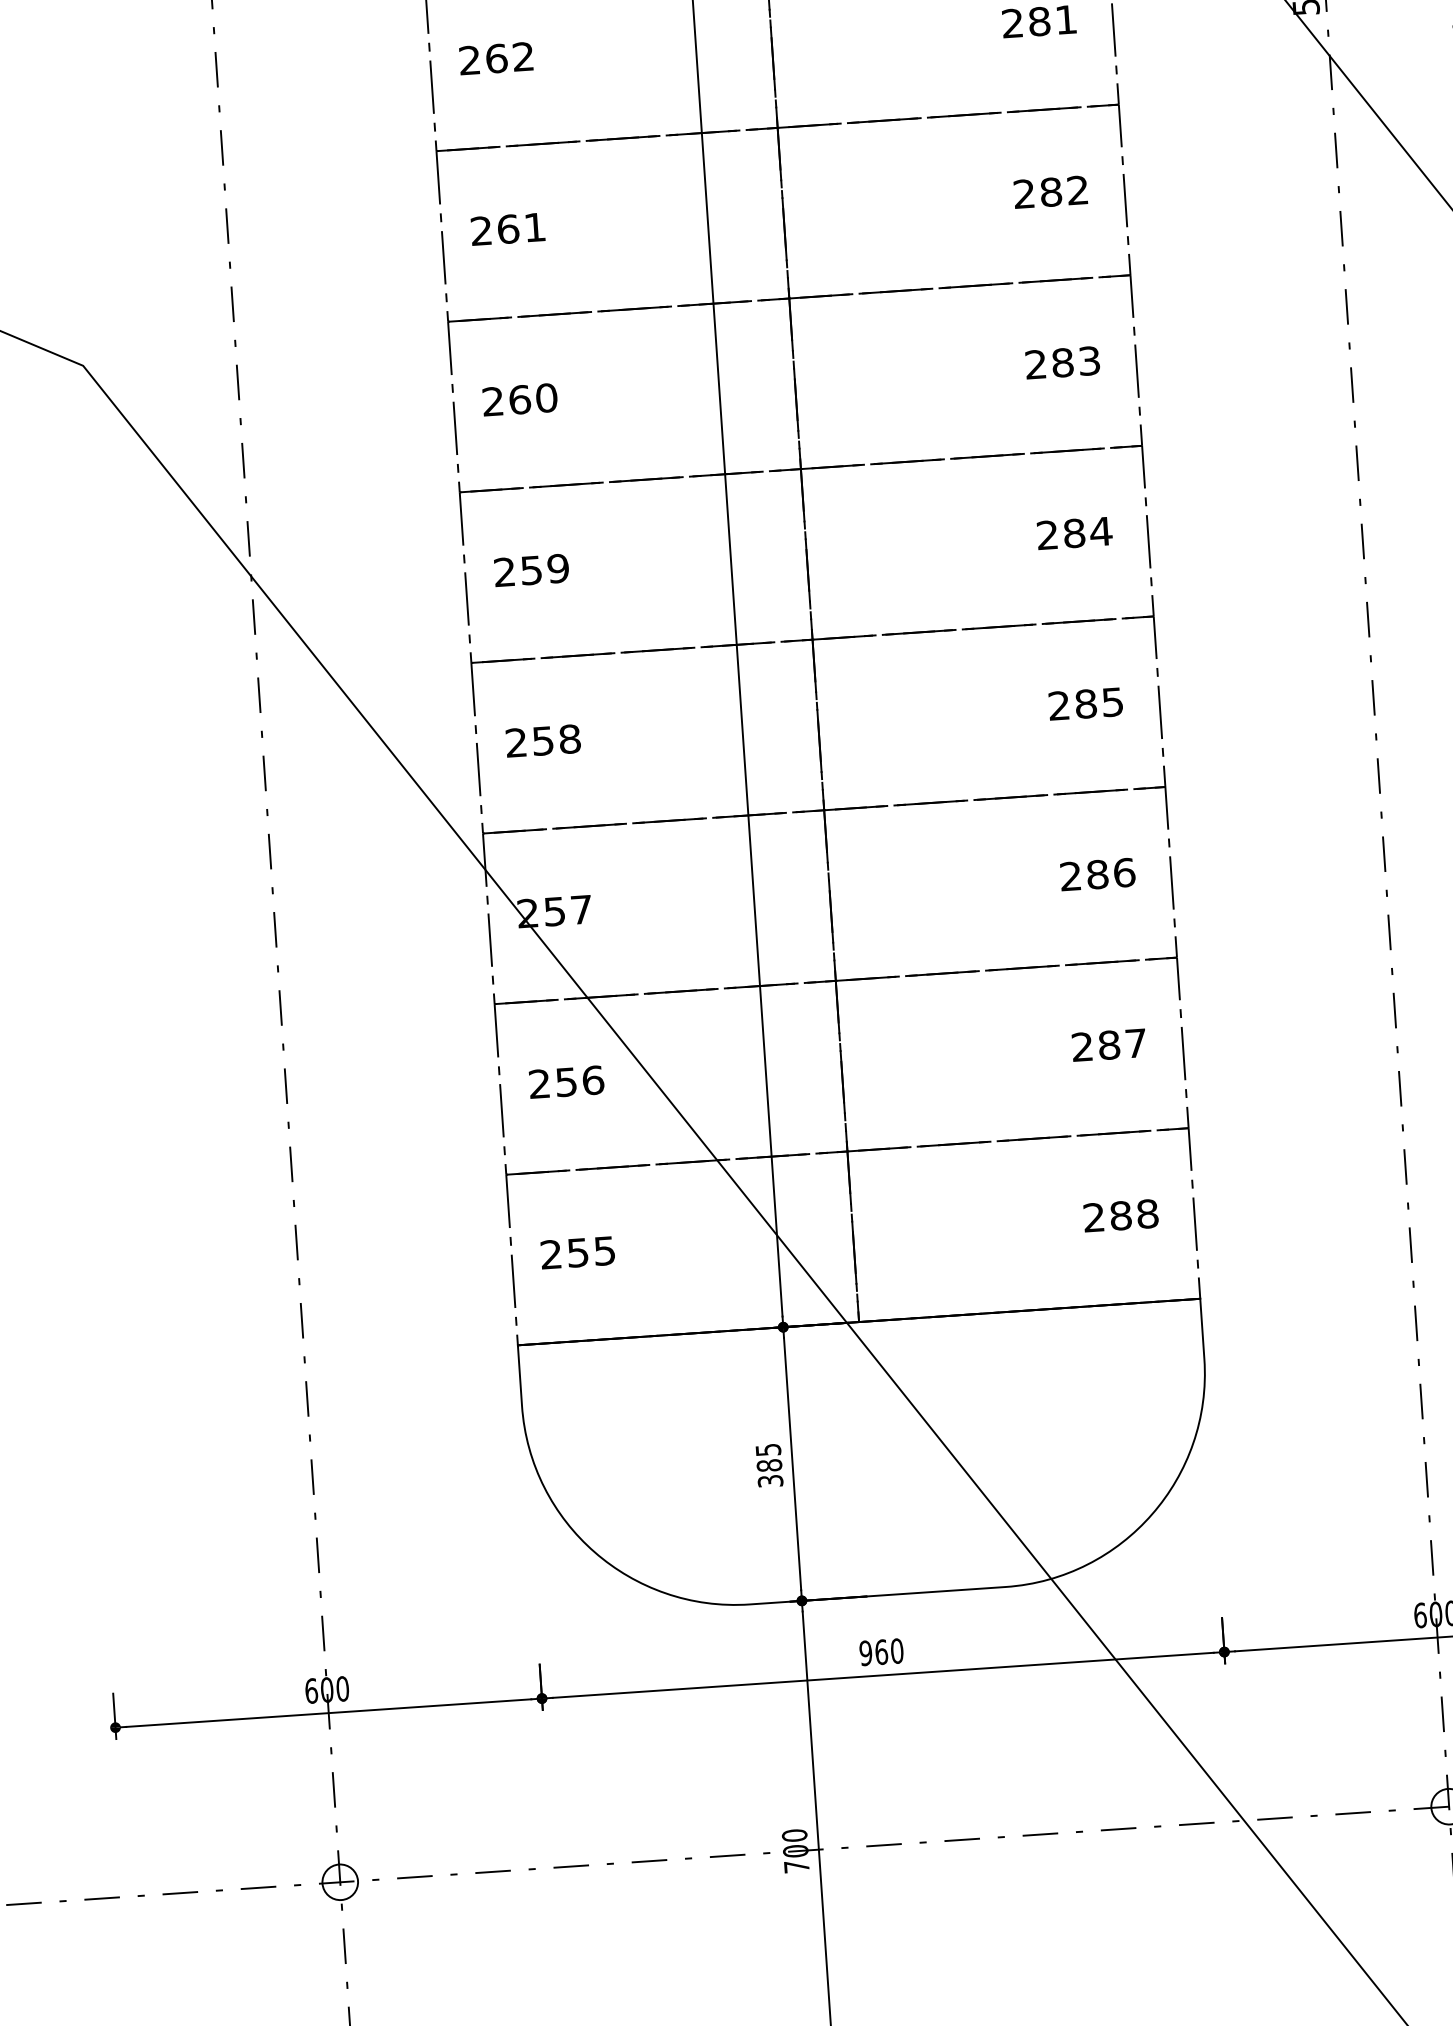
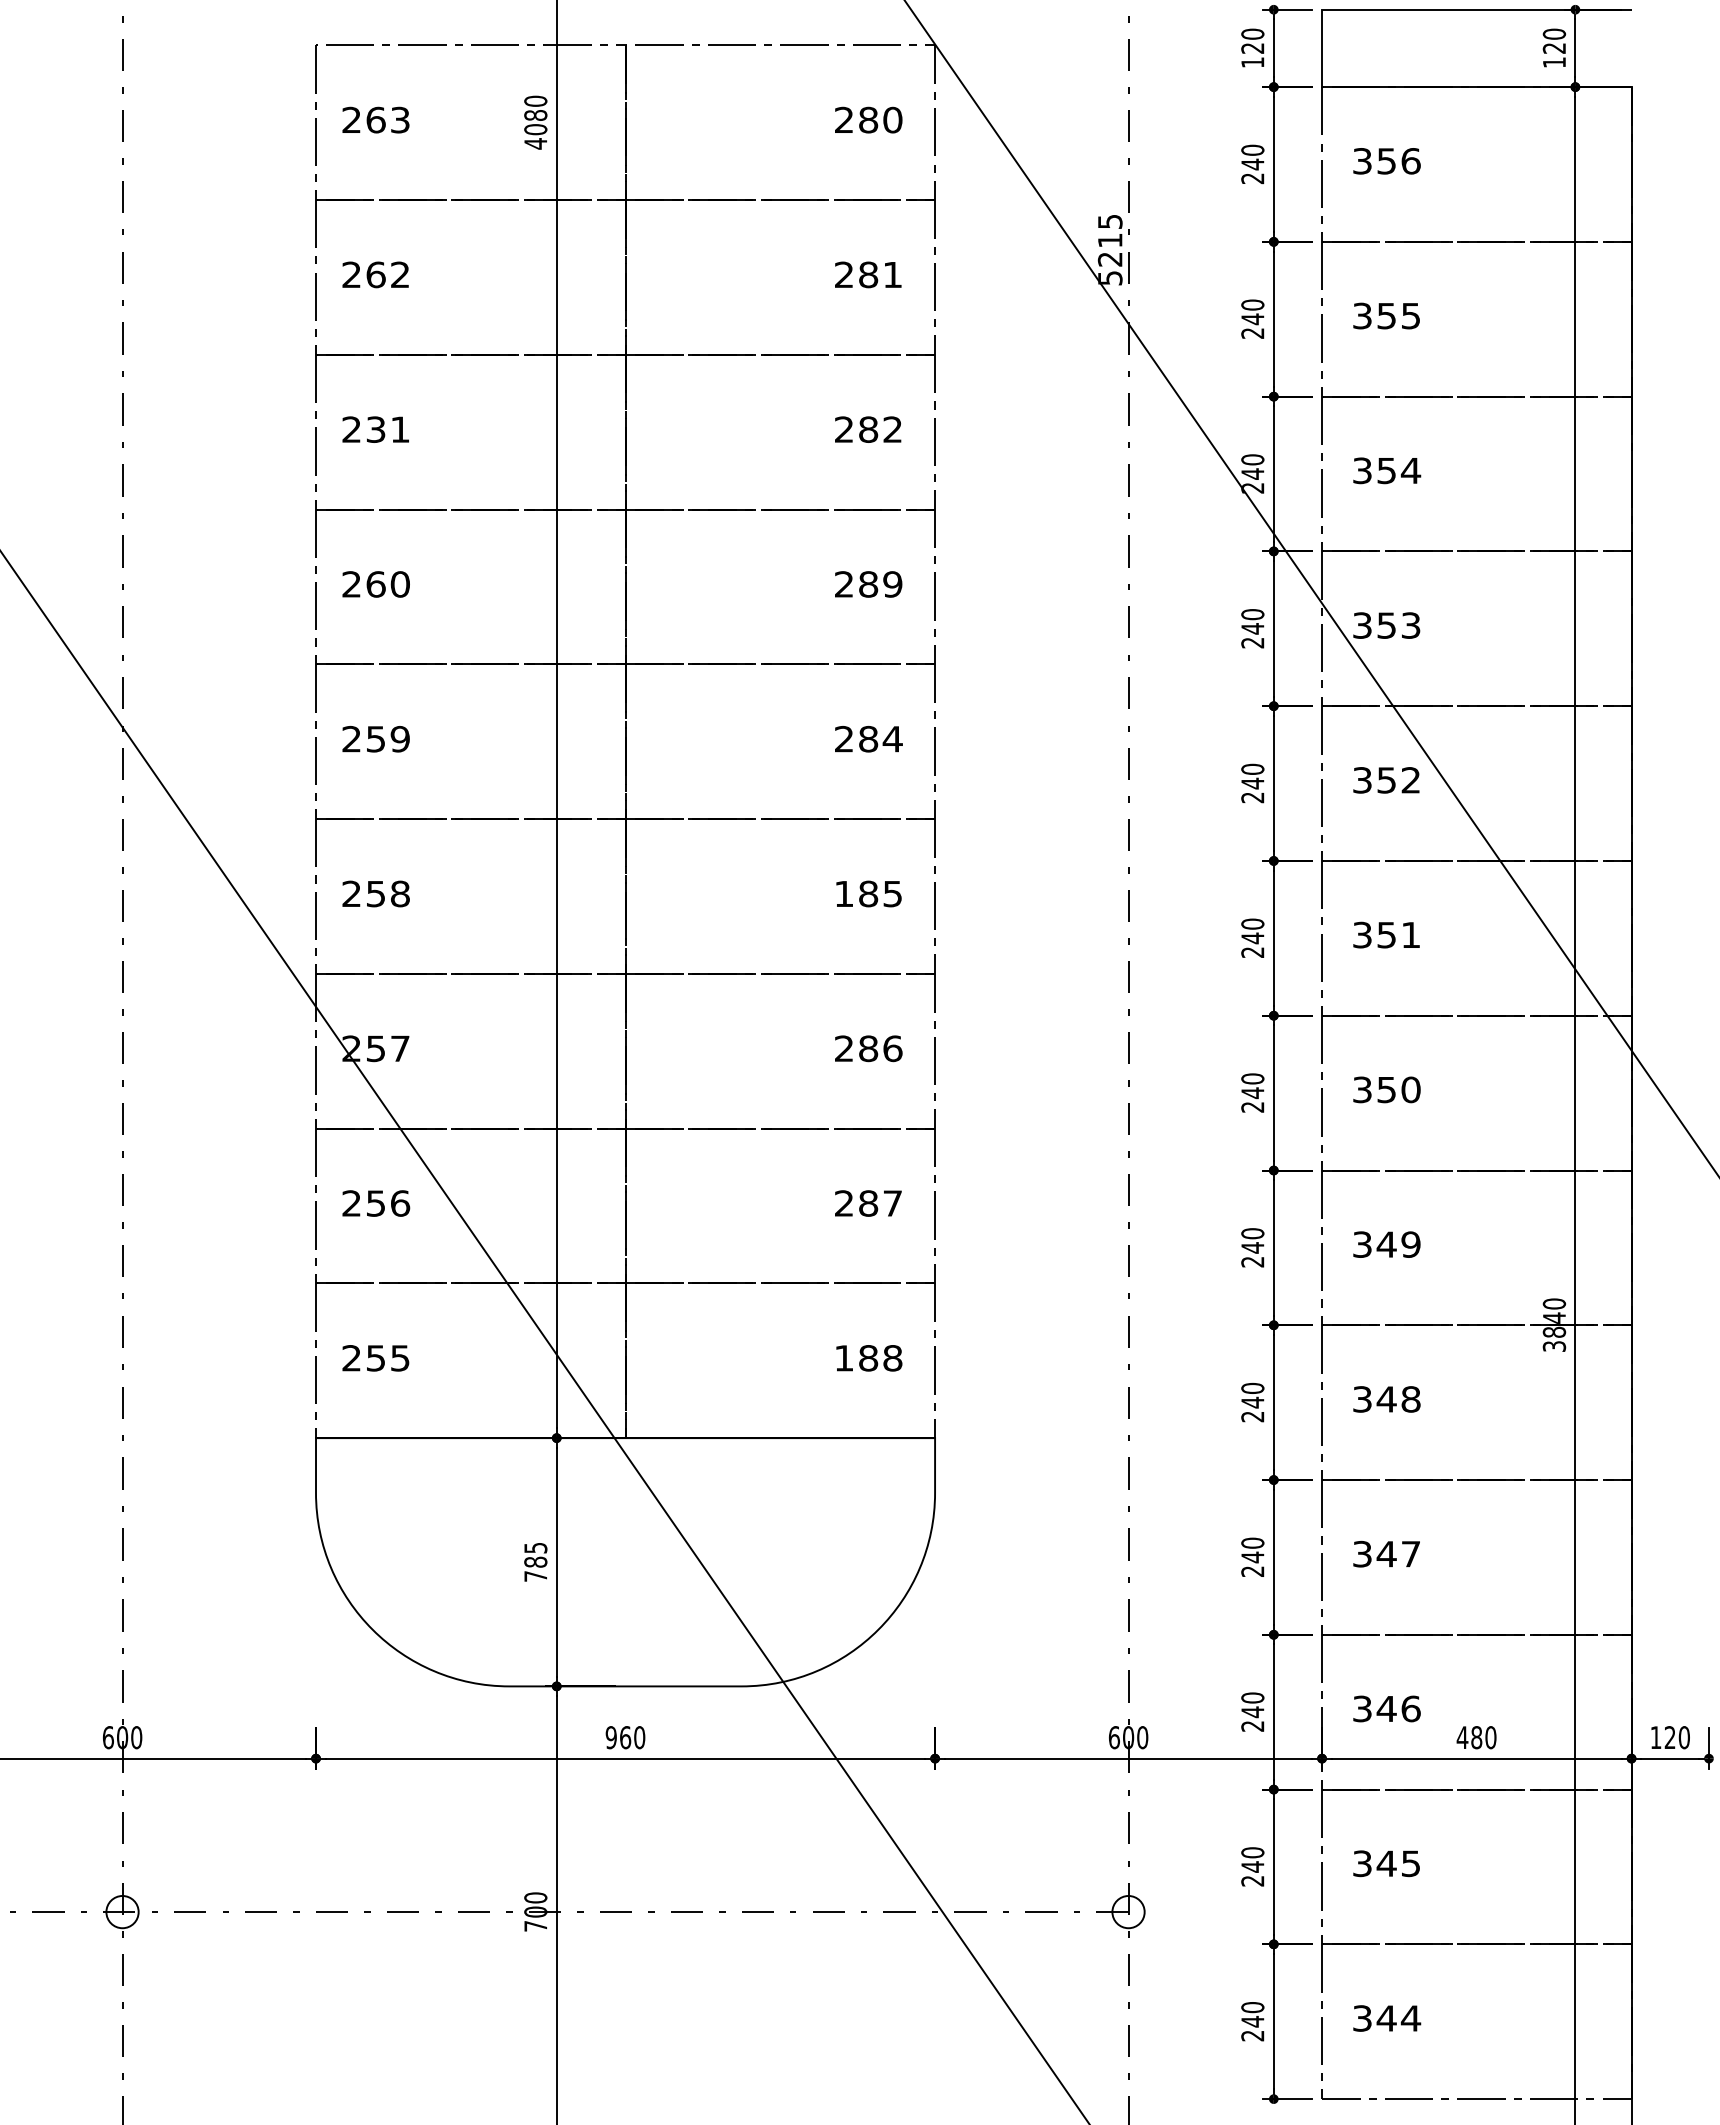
text: (507, 229) -> (375, 429), 261 -> 231
text: (1089, 361) -> (892, 584), 283 -> 289
text: (1058, 705) -> (843, 893), 285 -> 185
text: (1093, 1217) -> (843, 1358), 288 -> 188
text: (770, 1481) -> (535, 1576), 385 -> 785

